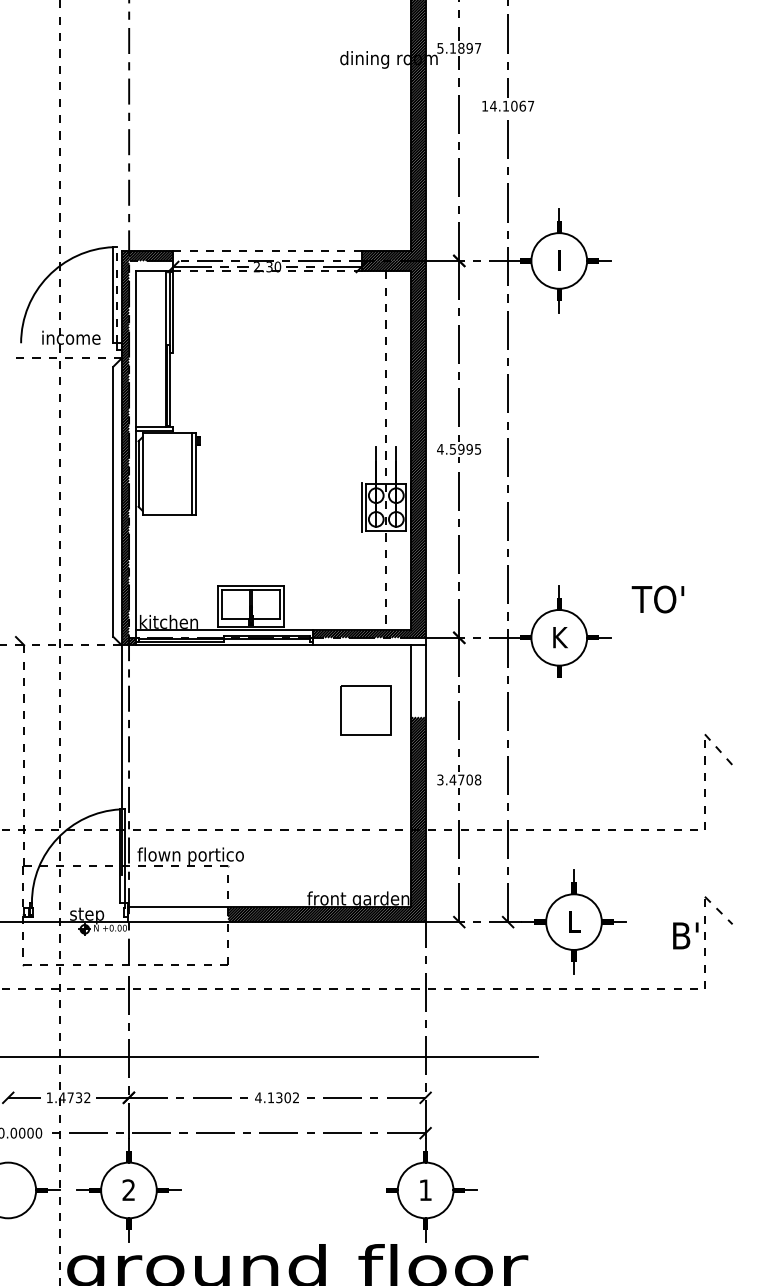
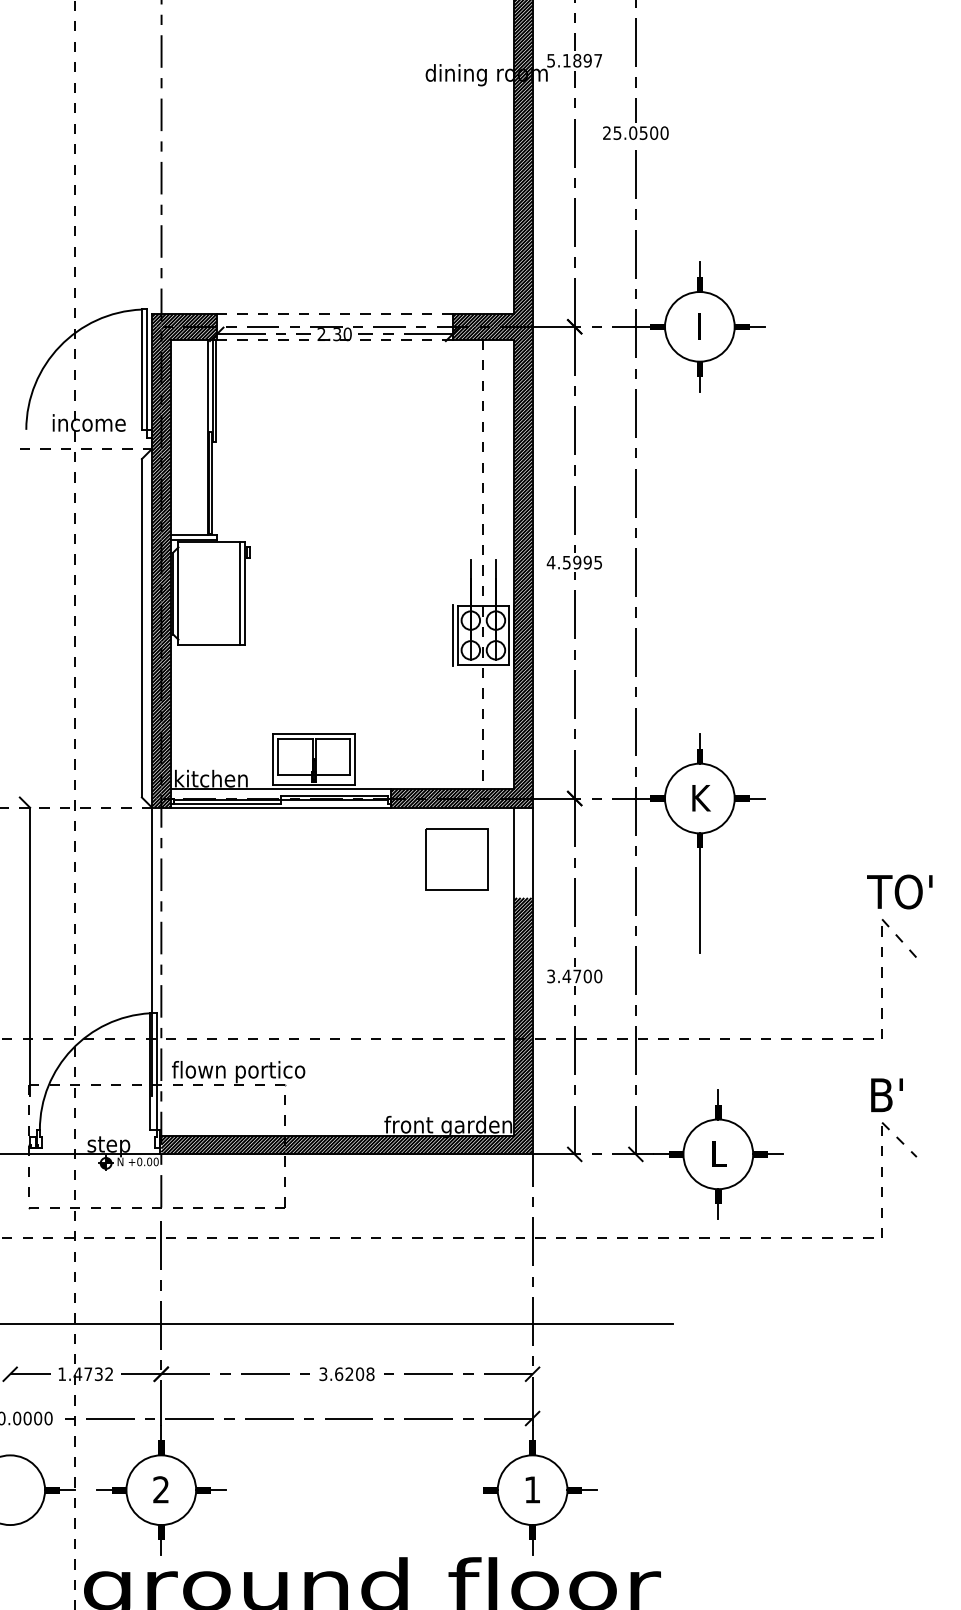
text: (508, 105) -> (636, 132), 14.1067 -> 25.0500
line: (117, 294) -> (146, 368), dashed -> solid
hatch: (151, 448) -> (189, 561), added
text: (657, 599) -> (899, 891), moved
hatch: (368, 641) -> (461, 803), added
part: (365, 710) -> (456, 859), moved
line: (559, 713) -> (700, 893), added
line: (24, 760) -> (30, 952), dashed -> solid
text: (477, 779) -> (597, 975), 3.4708 -> 3.4700
hatch: (178, 914) -> (223, 1144), added
text: (685, 935) -> (886, 1094), moved
text: (277, 1097) -> (347, 1373), 4.1302 -> 3.6208

